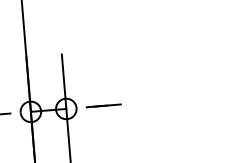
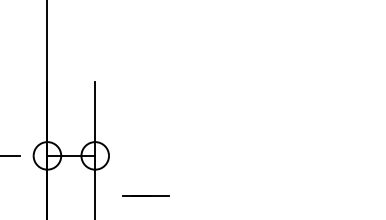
line: (103, 105) -> (145, 195), moved

